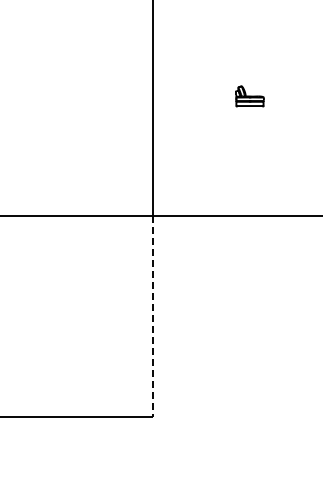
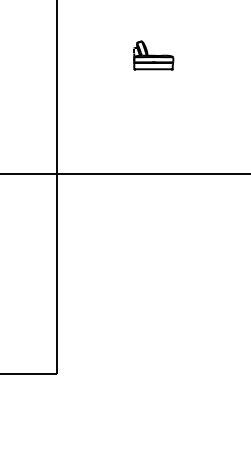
part: (249, 96) -> (153, 55), size x1.43
line: (153, 316) -> (57, 273), dashed -> solid

